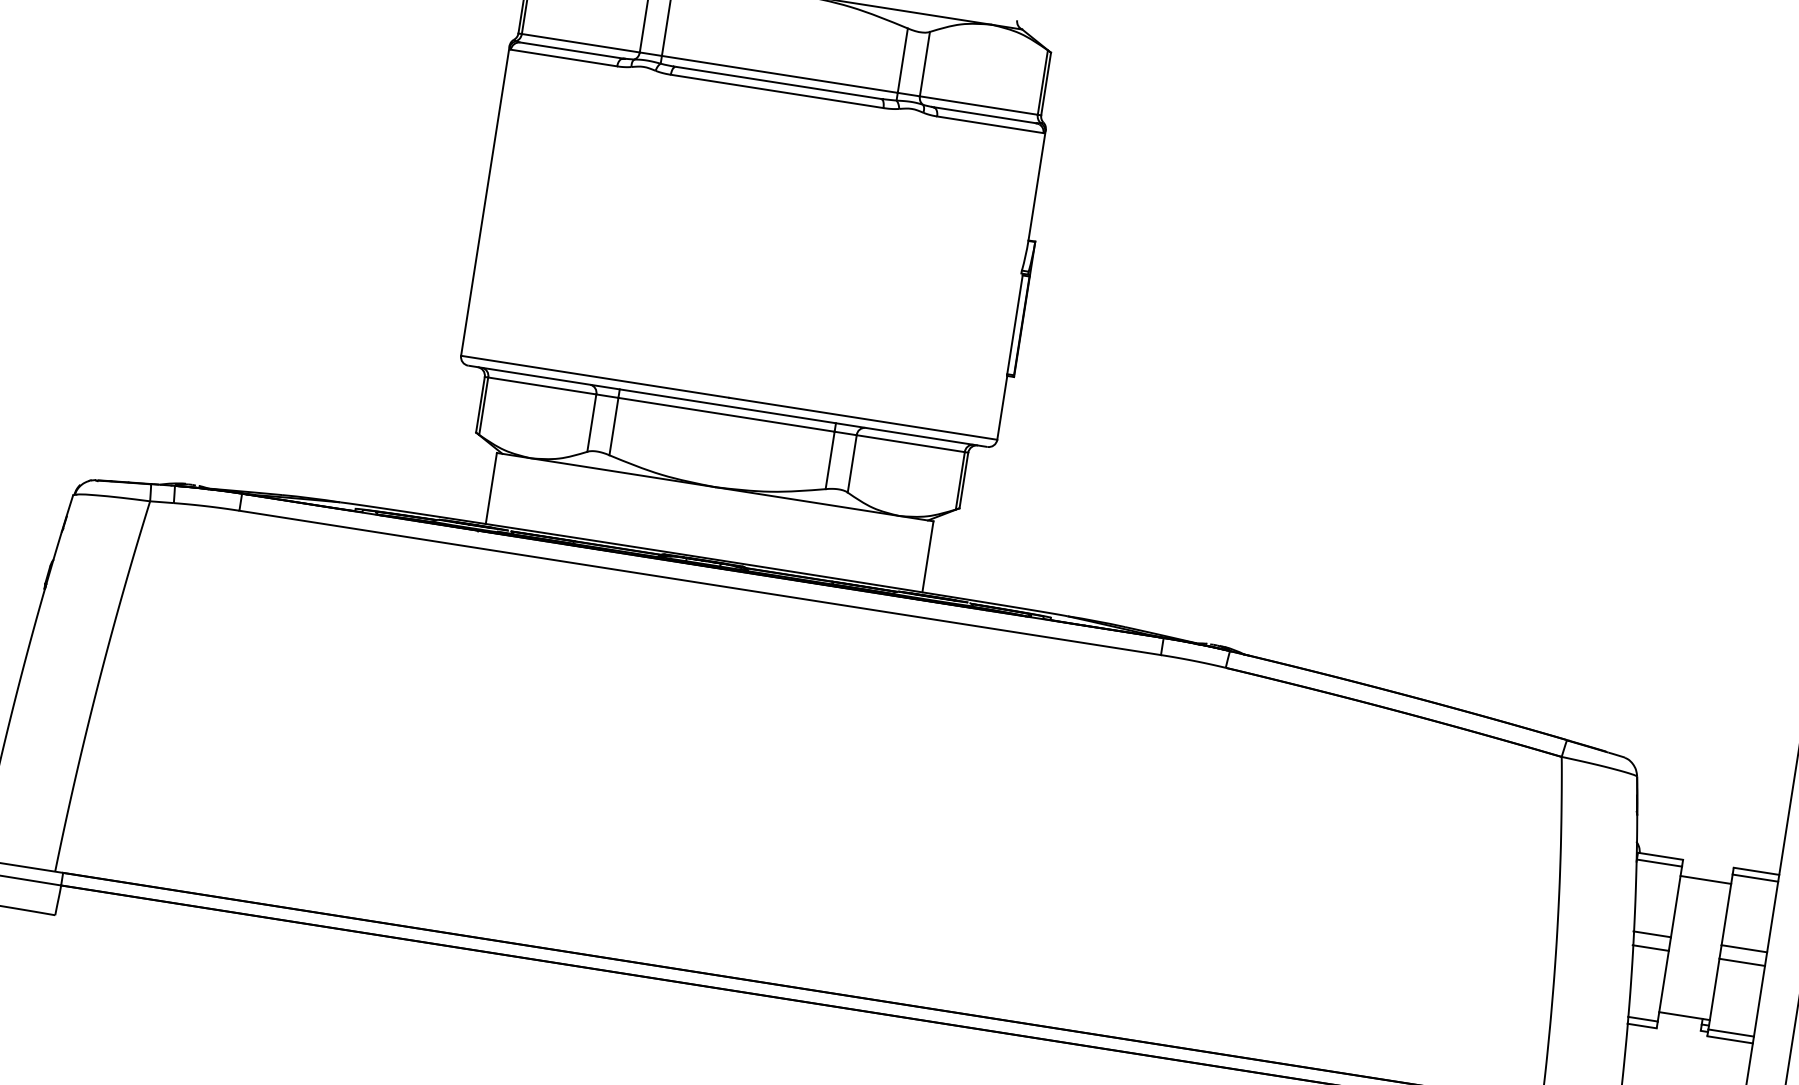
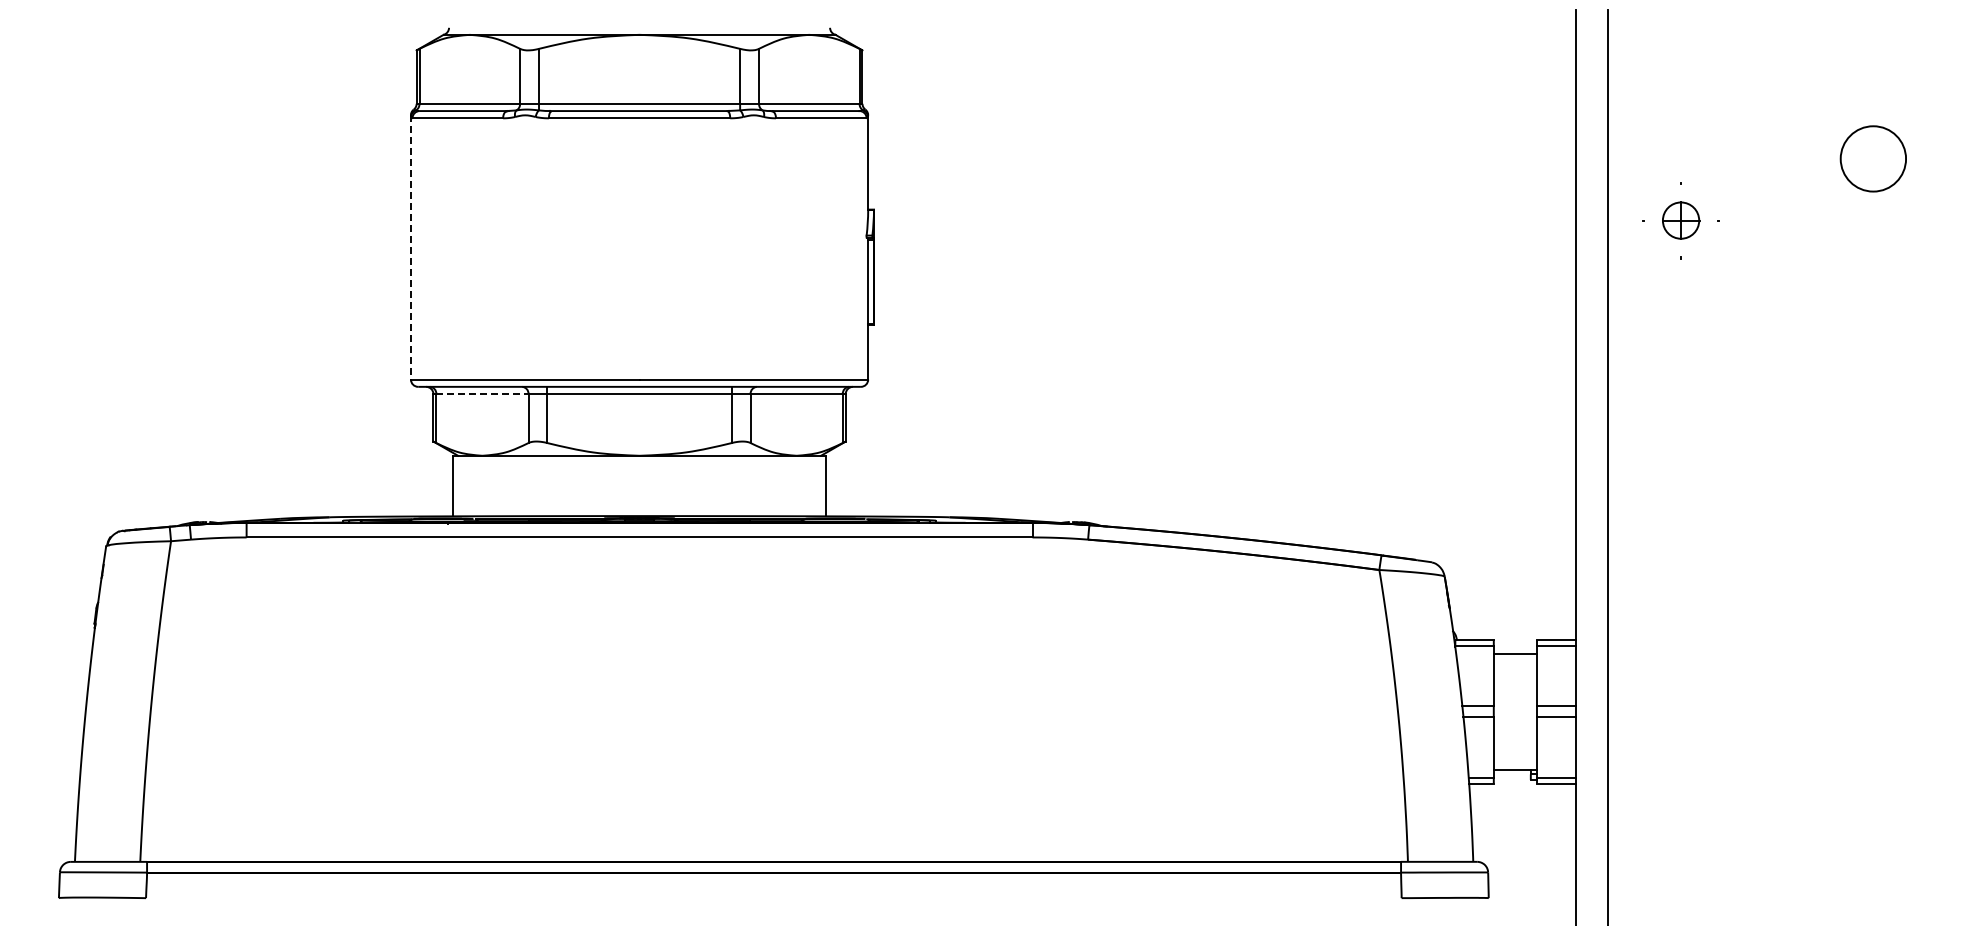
line: (484, 200) -> (410, 247), solid -> dashed
line: (542, 386) -> (482, 394), solid -> dashed

